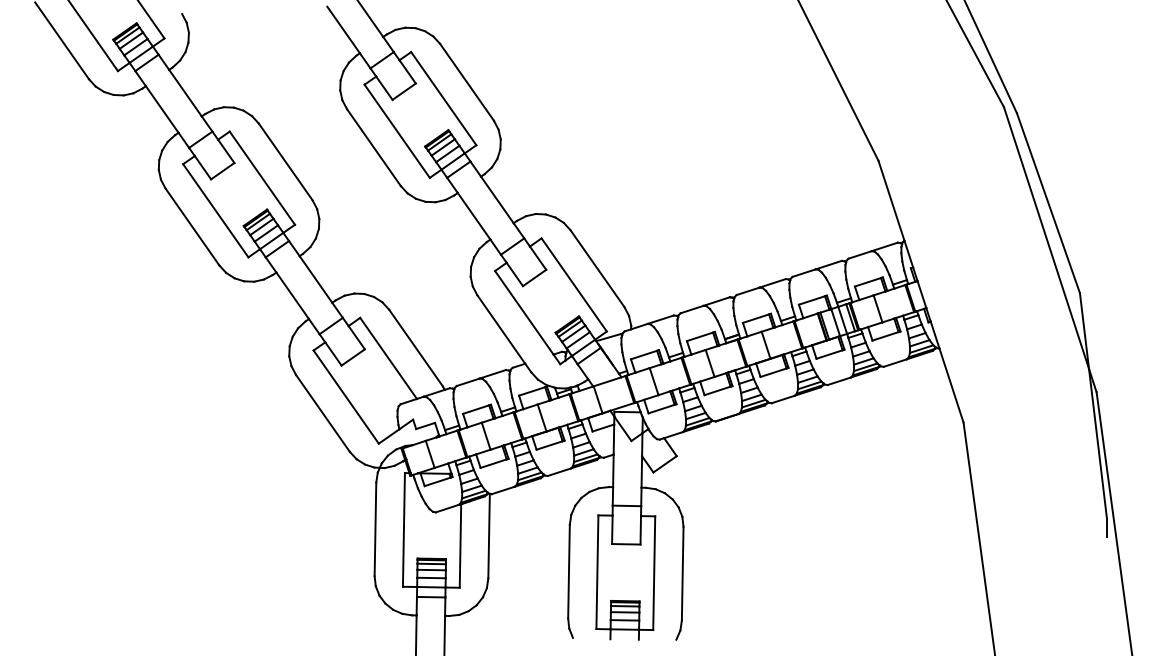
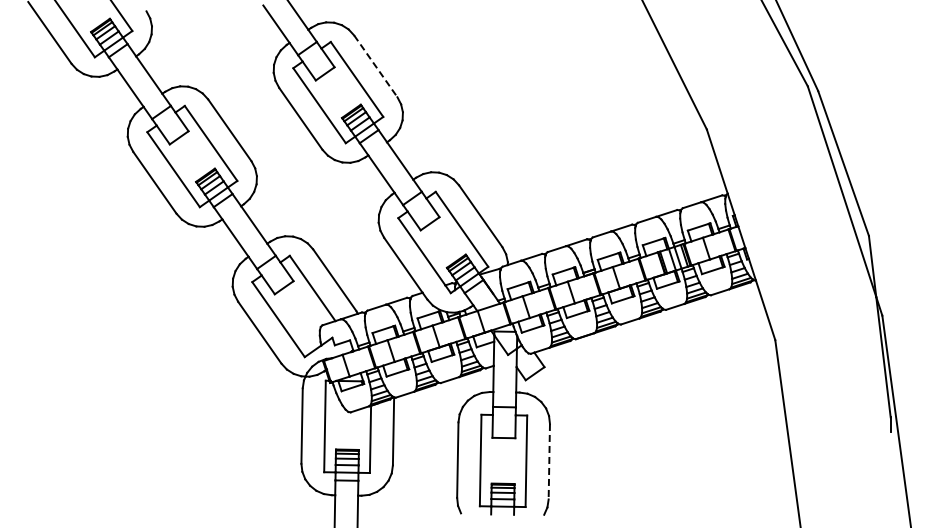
line: (466, 82) -> (375, 66), solid -> dashed
line: (682, 573) -> (549, 461), solid -> dashed

